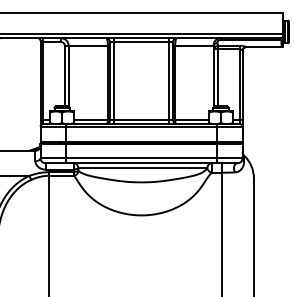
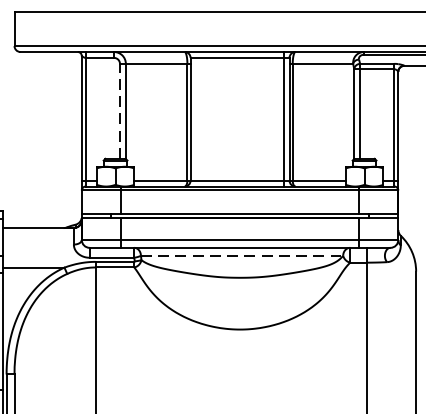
line: (64, 75) -> (119, 110), solid -> dashed
line: (113, 81) -> (196, 119), removed
line: (142, 168) -> (241, 256), solid -> dashed

